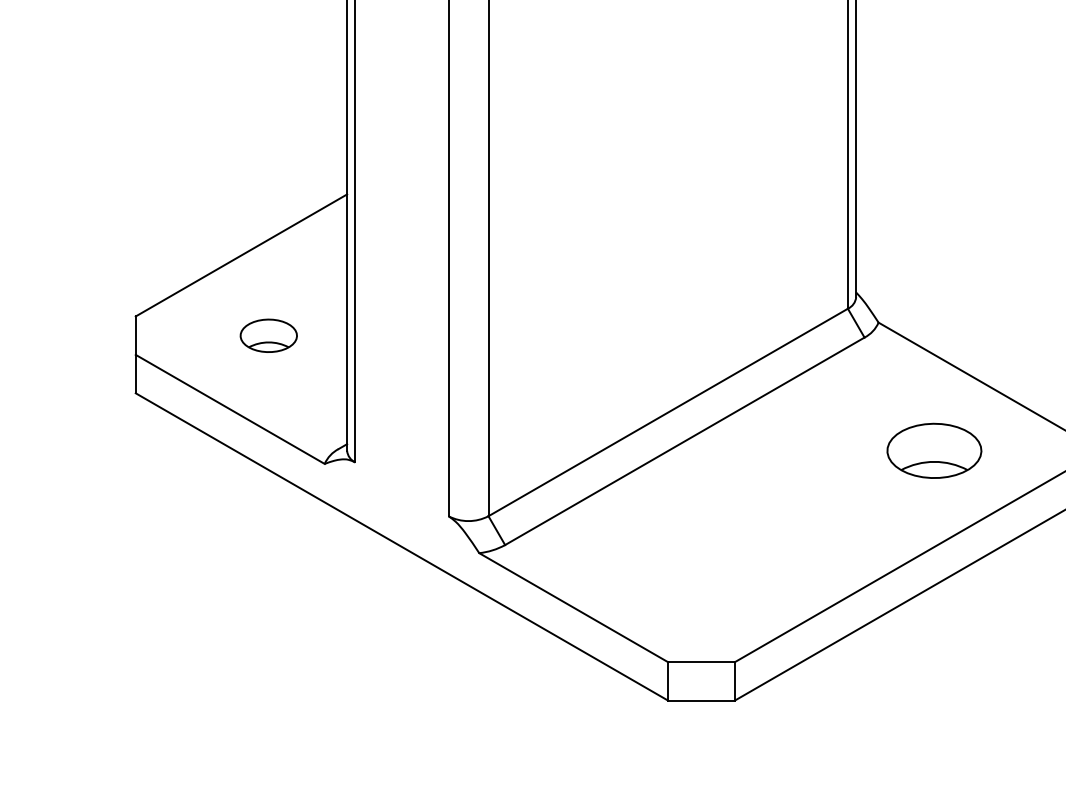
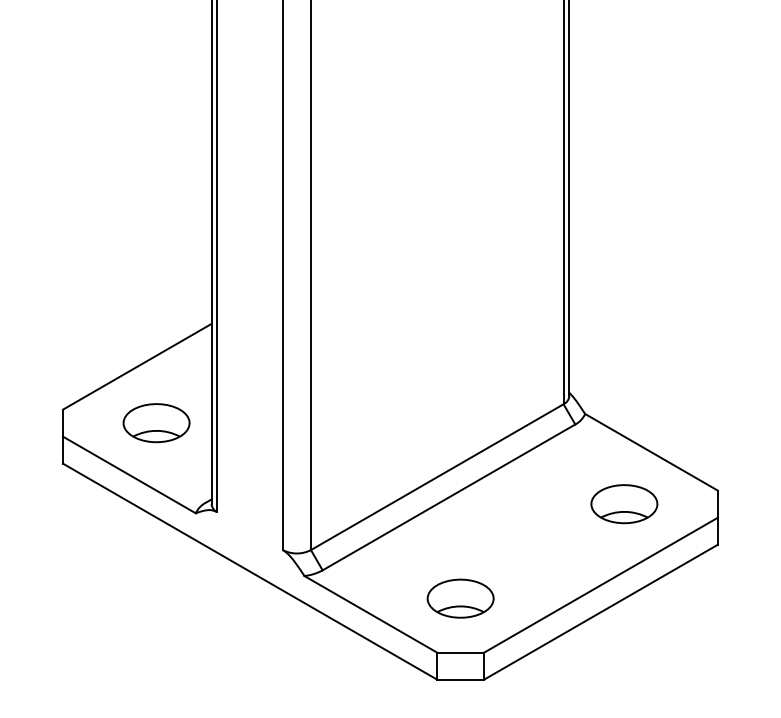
part: (268, 336) -> (156, 423), size x1.67
part: (701, 585) -> (460, 598), added

